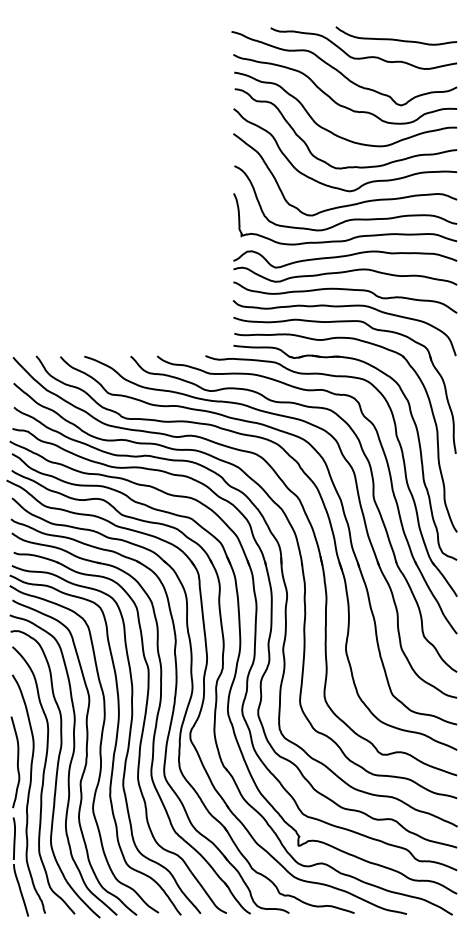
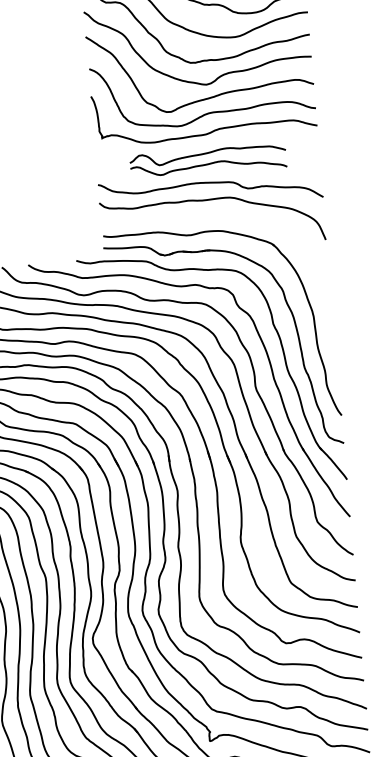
part: (345, 267) -> (208, 160), size x0.7
part: (372, 329) -> (240, 220), removed

